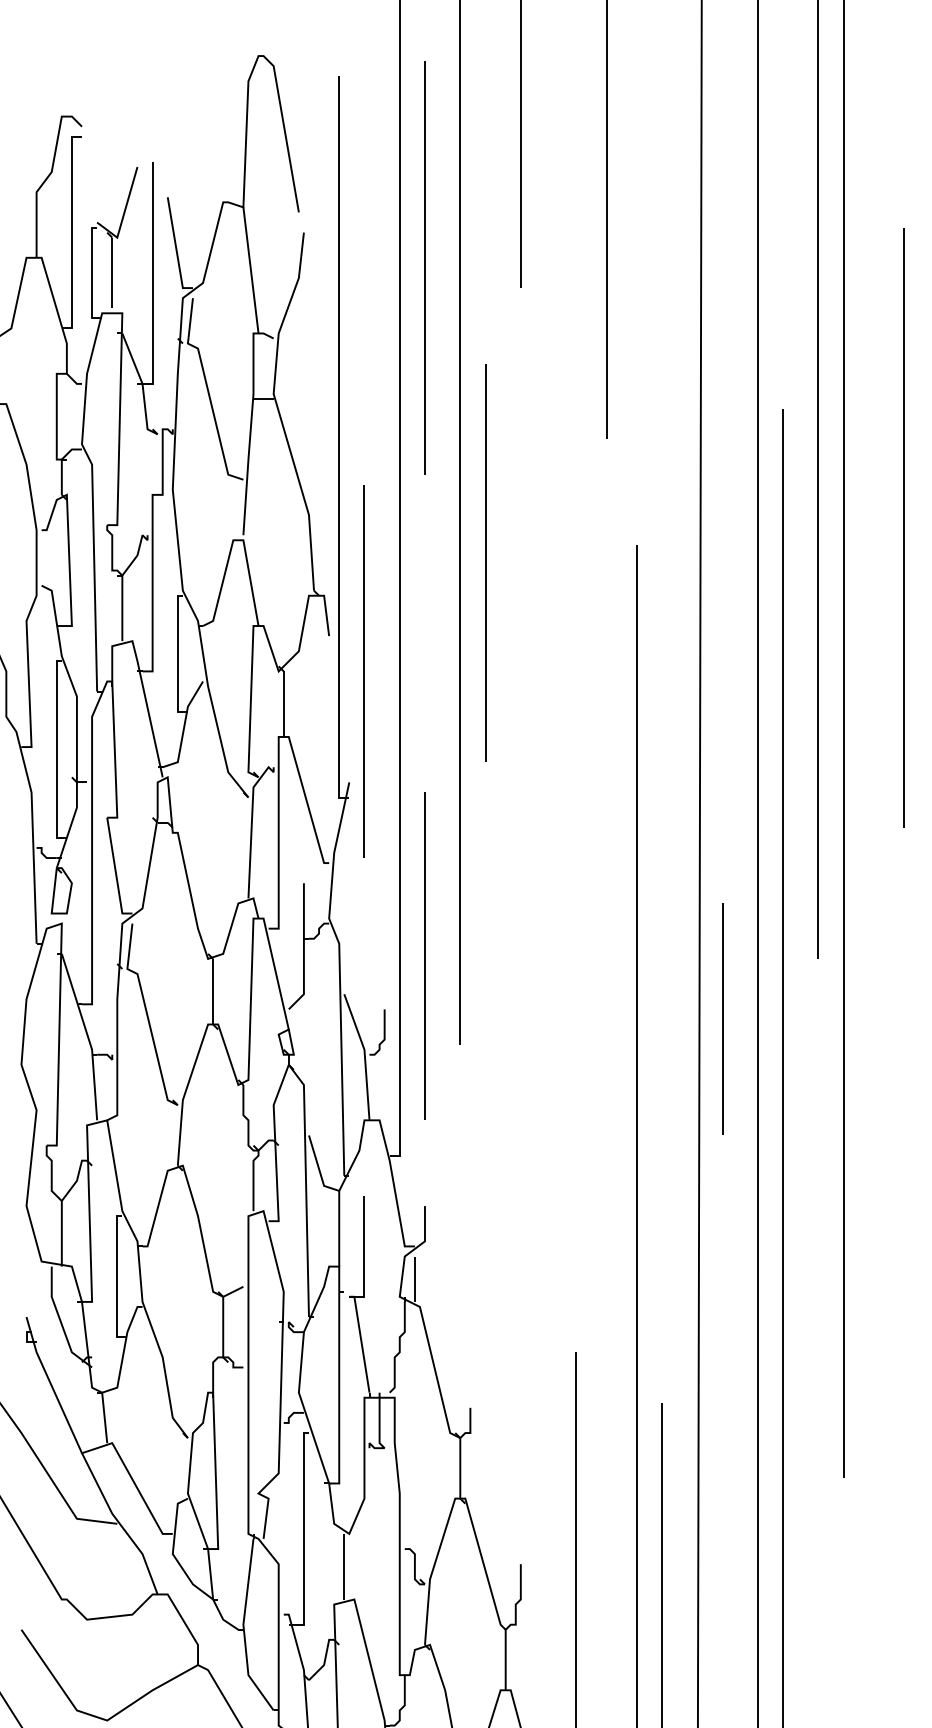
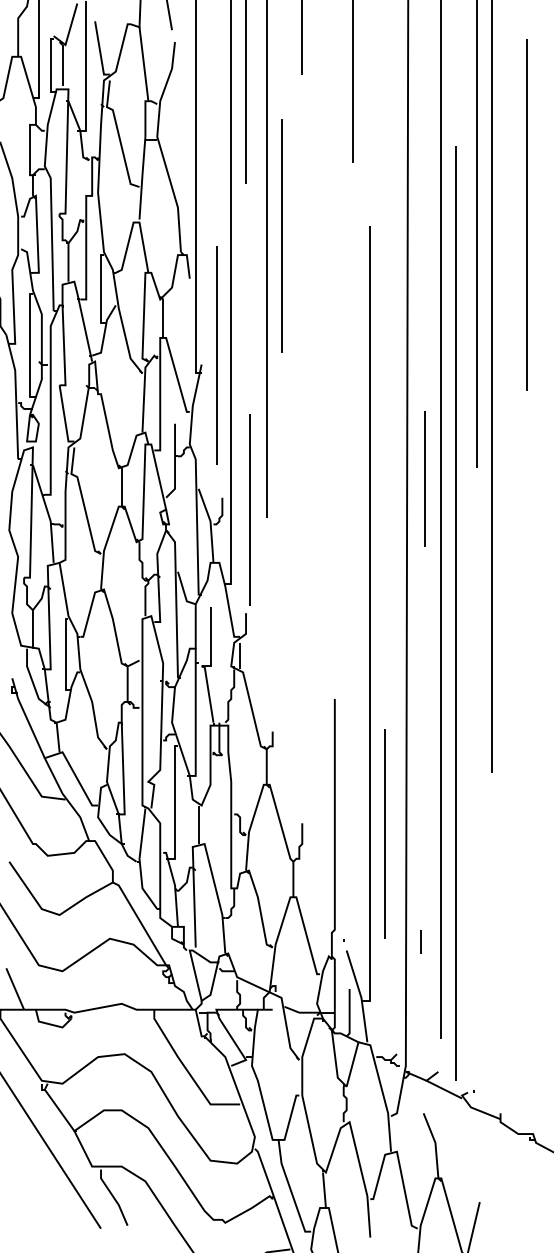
line: (364, 671) -> (216, 355), moved
line: (424, 956) -> (249, 509), moved
line: (722, 1019) -> (424, 478), moved

